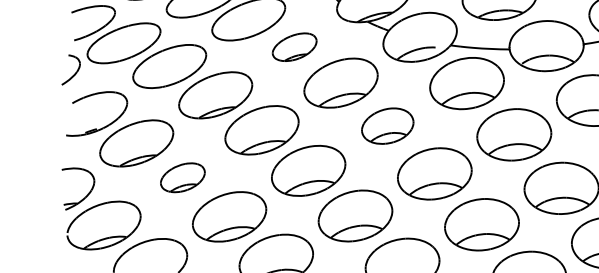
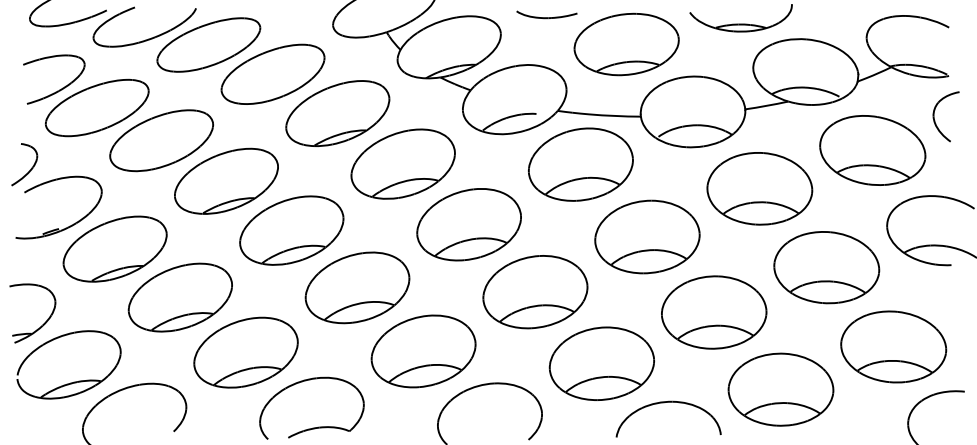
part: (294, 47) -> (337, 113), size x1.67
part: (75, 72) -> (31, 167), moved
part: (387, 125) -> (468, 224), size x1.43
part: (182, 177) -> (179, 297), size x1.67

